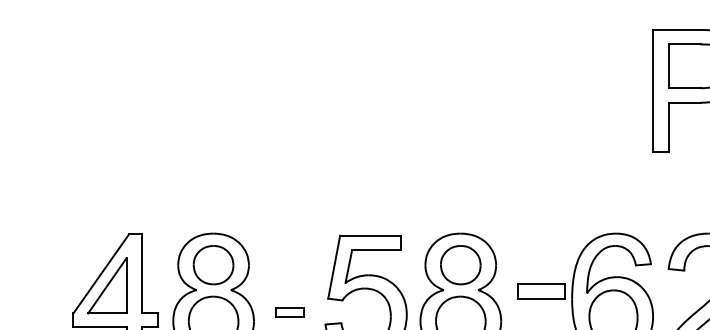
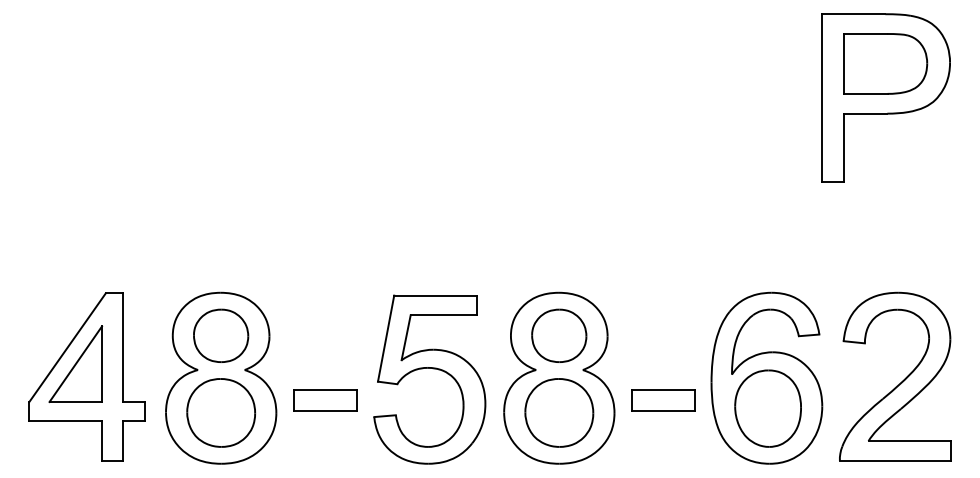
part: (541, 291) -> (663, 400), moved
part: (289, 312) -> (325, 400), size x1.67

